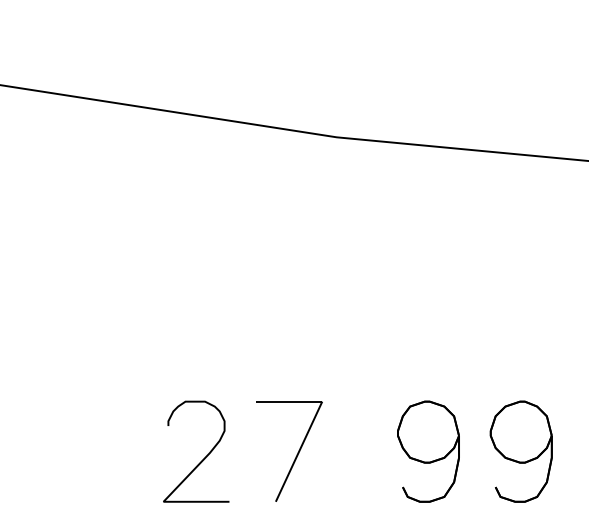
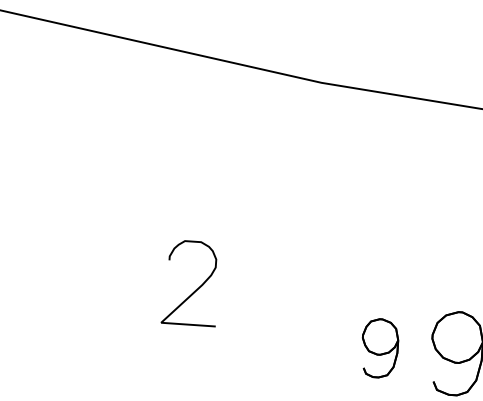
part: (428, 451) -> (379, 348), size x0.7
part: (296, 454) -> (270, 343), removed
curve: (203, 458) -> (196, 289), moved

